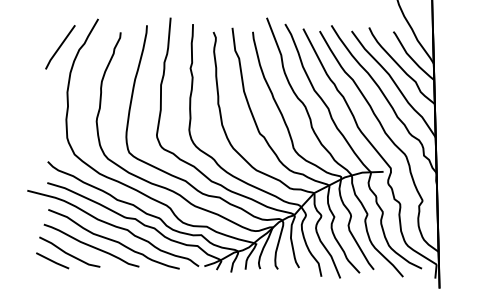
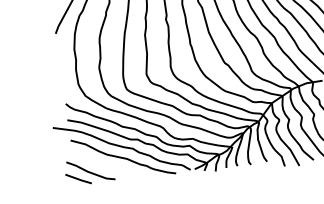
curve: (91, 245) -> (106, 163), removed

